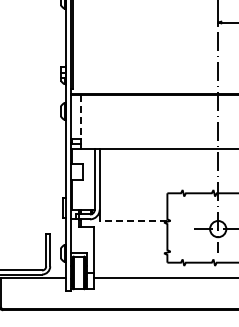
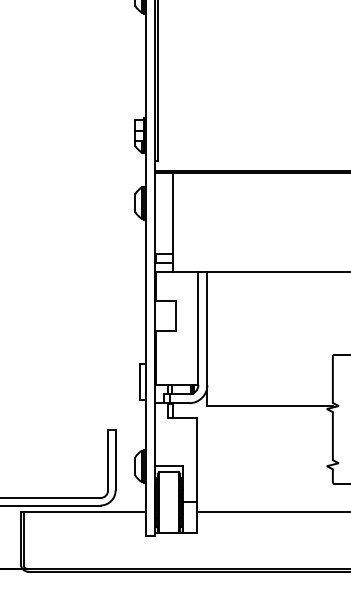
line: (81, 117) -> (173, 214), dashed -> solid
line: (133, 220) -> (270, 405), dashed -> solid

